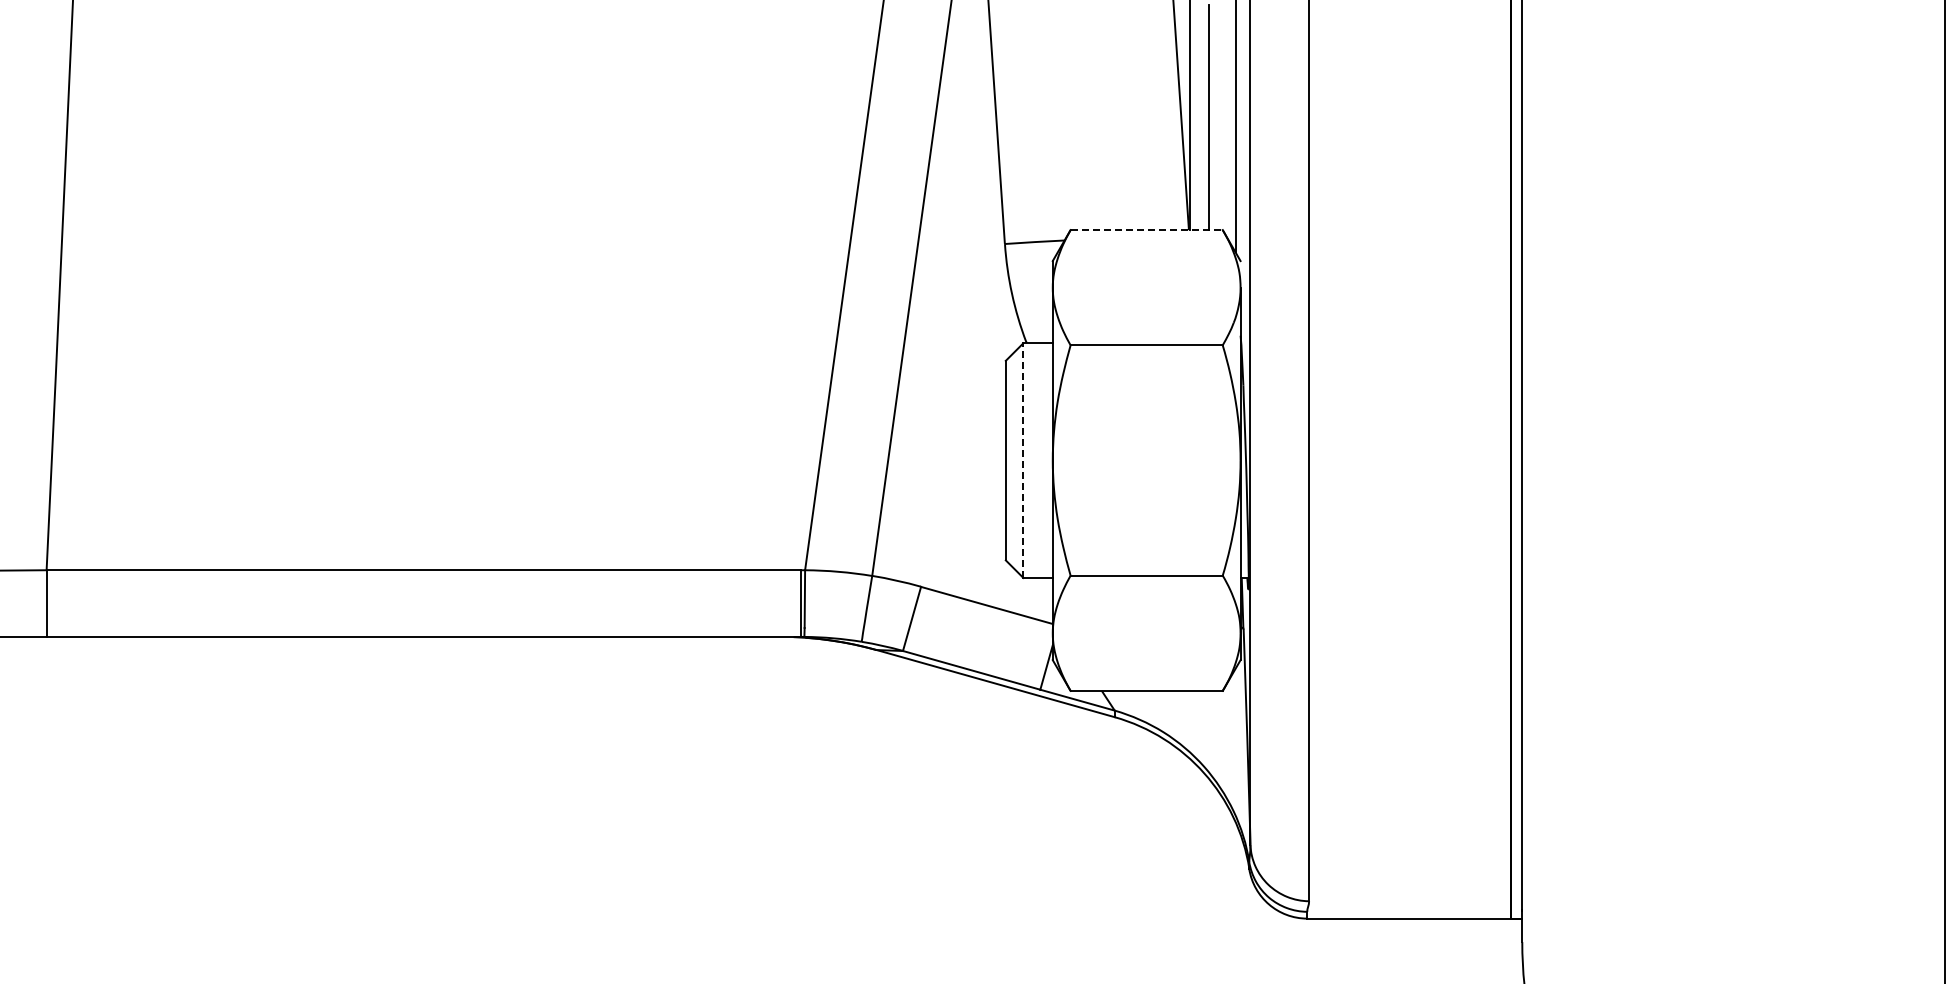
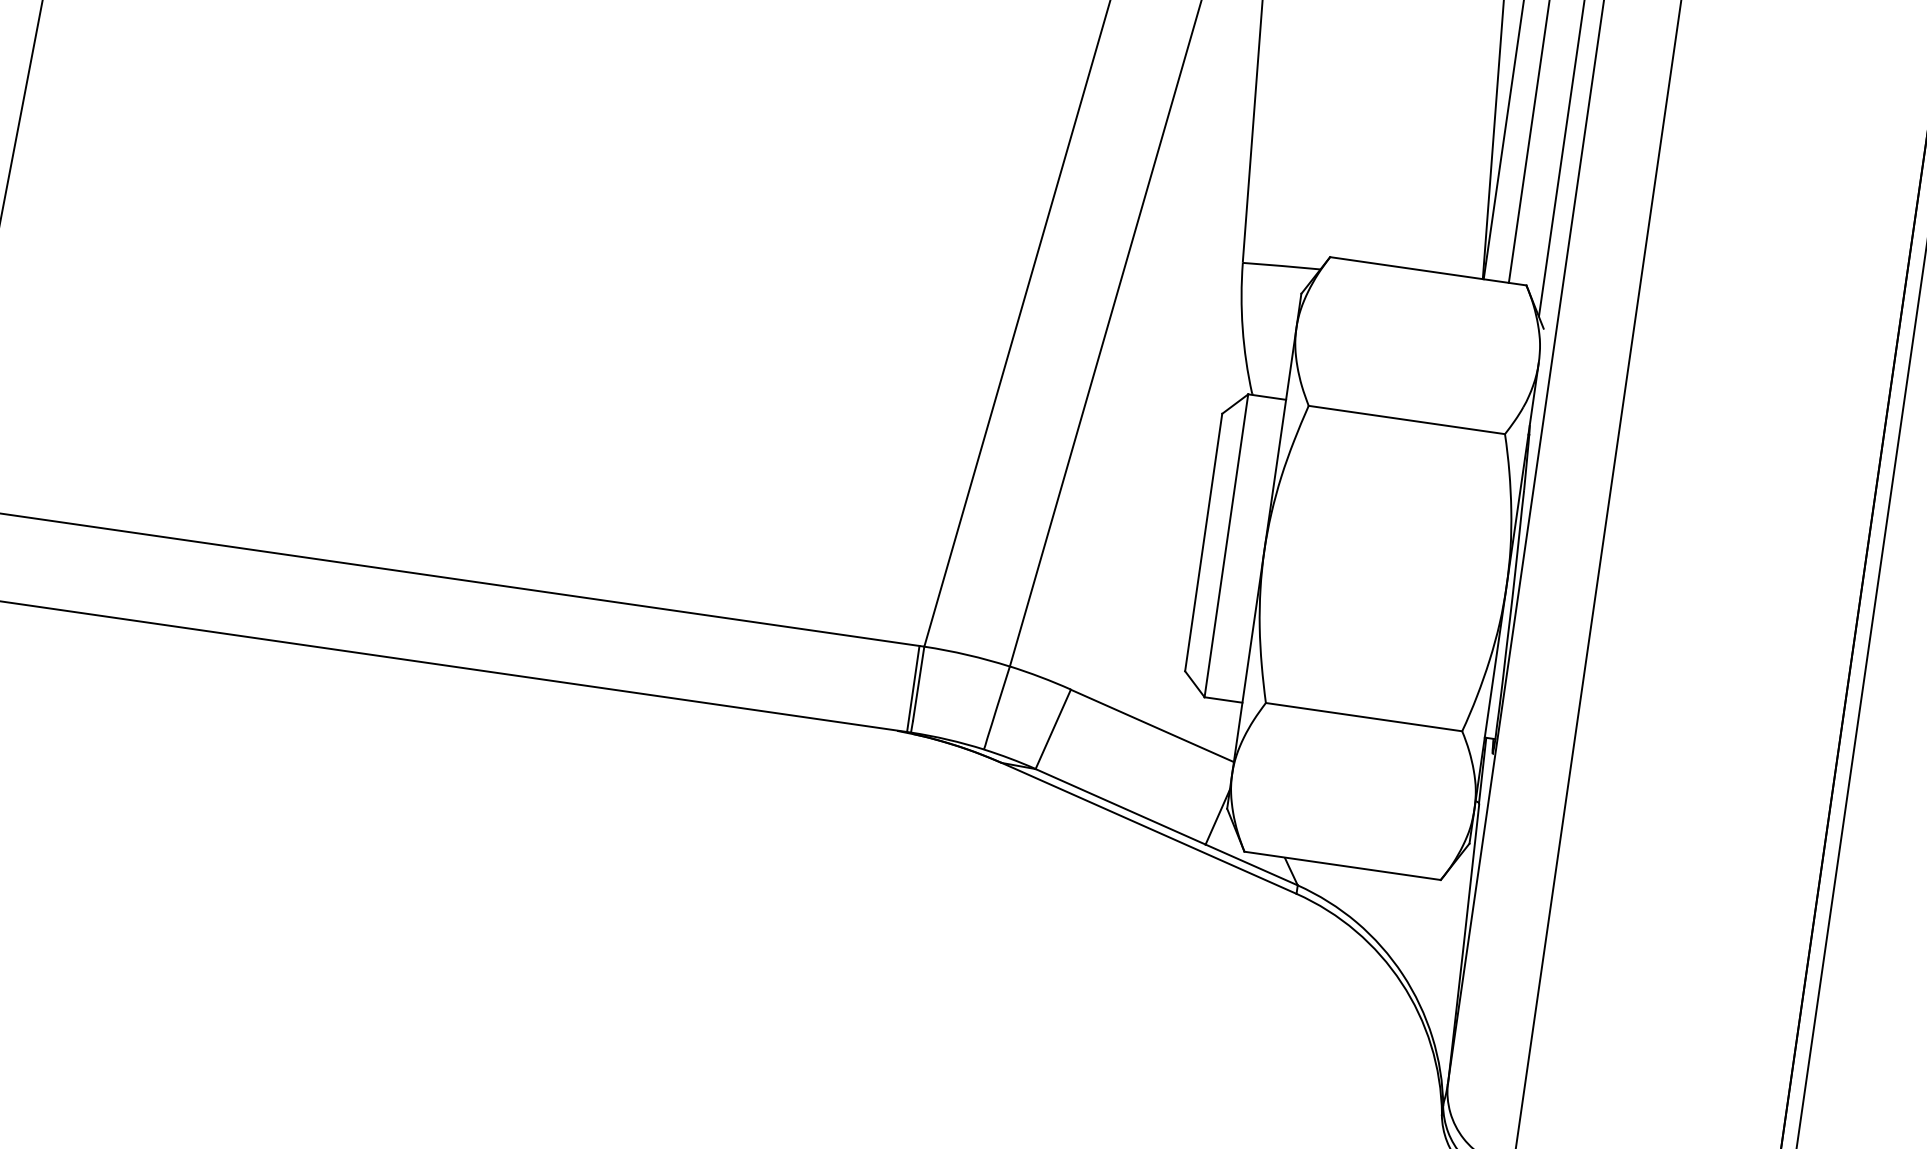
line: (1147, 230) -> (1429, 271), dashed -> solid
line: (1023, 460) -> (1226, 545), dashed -> solid

